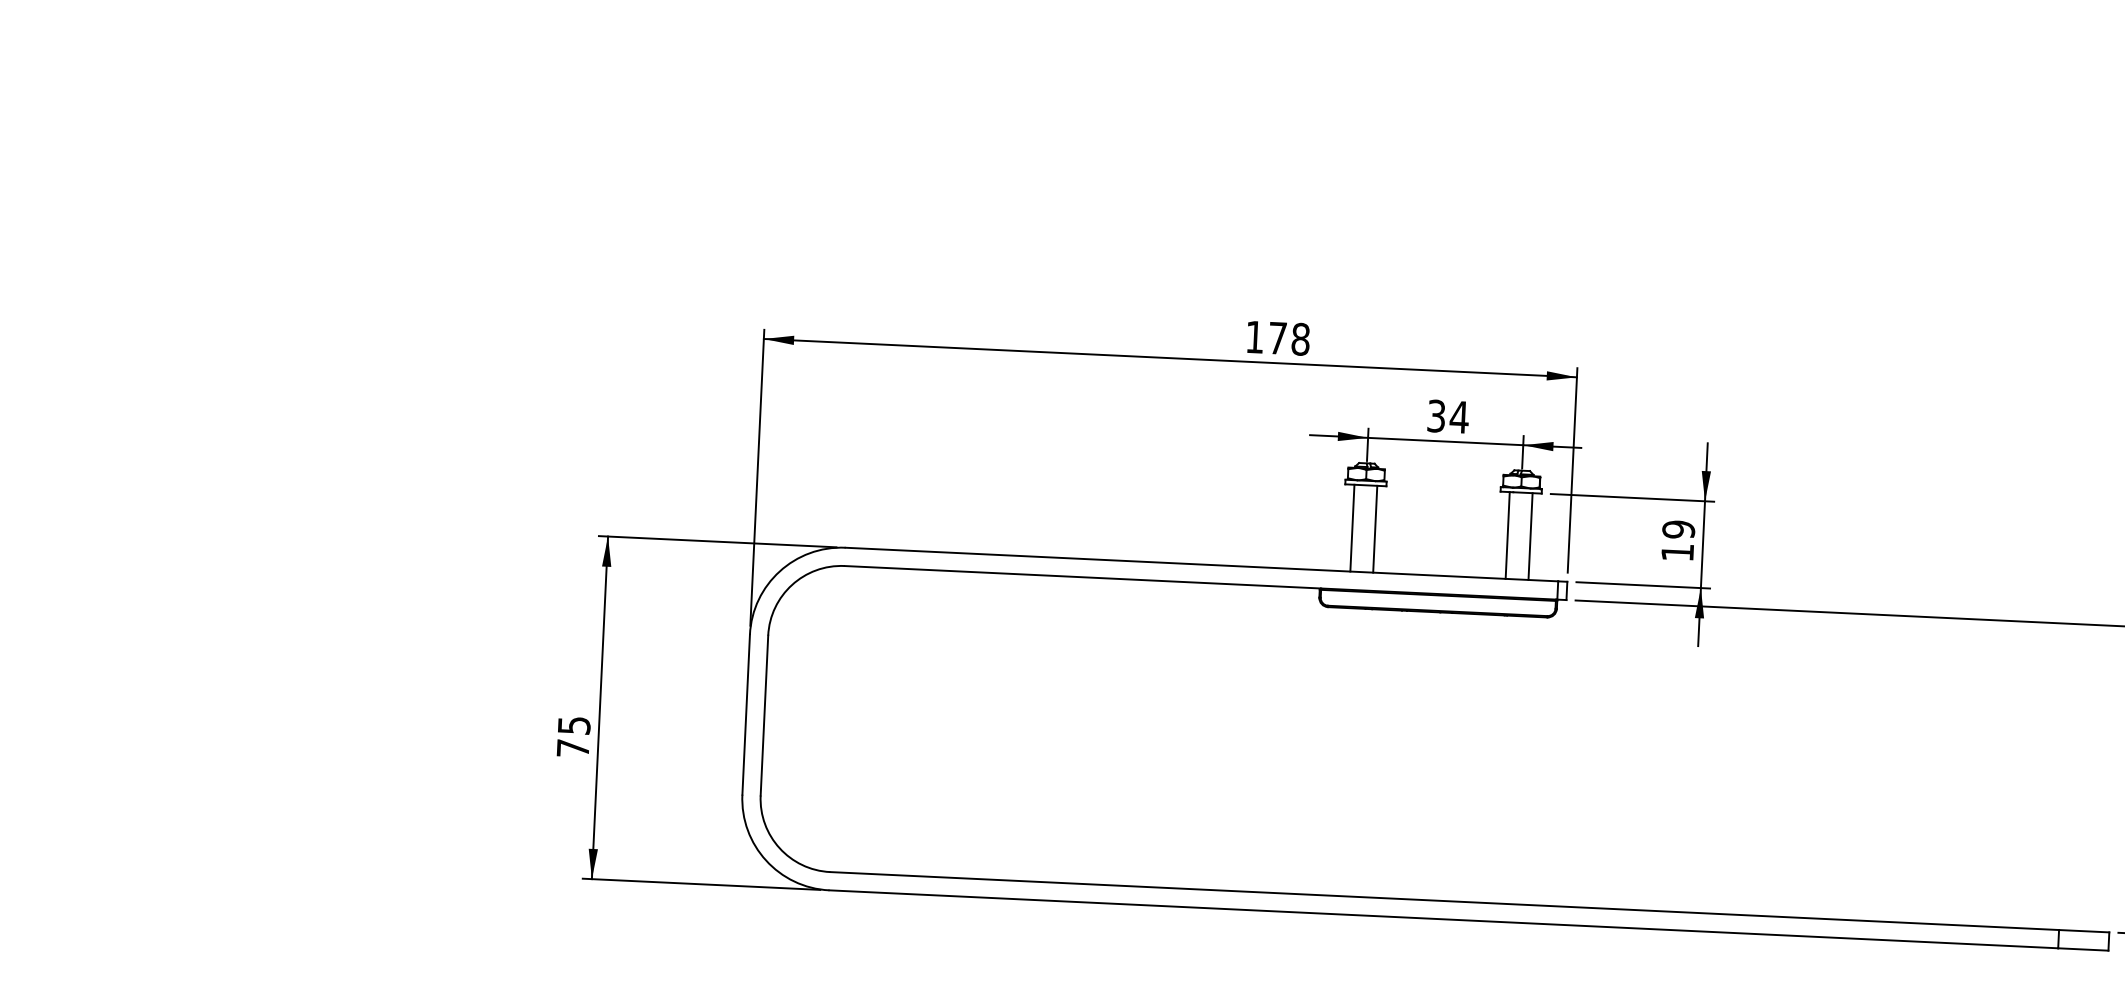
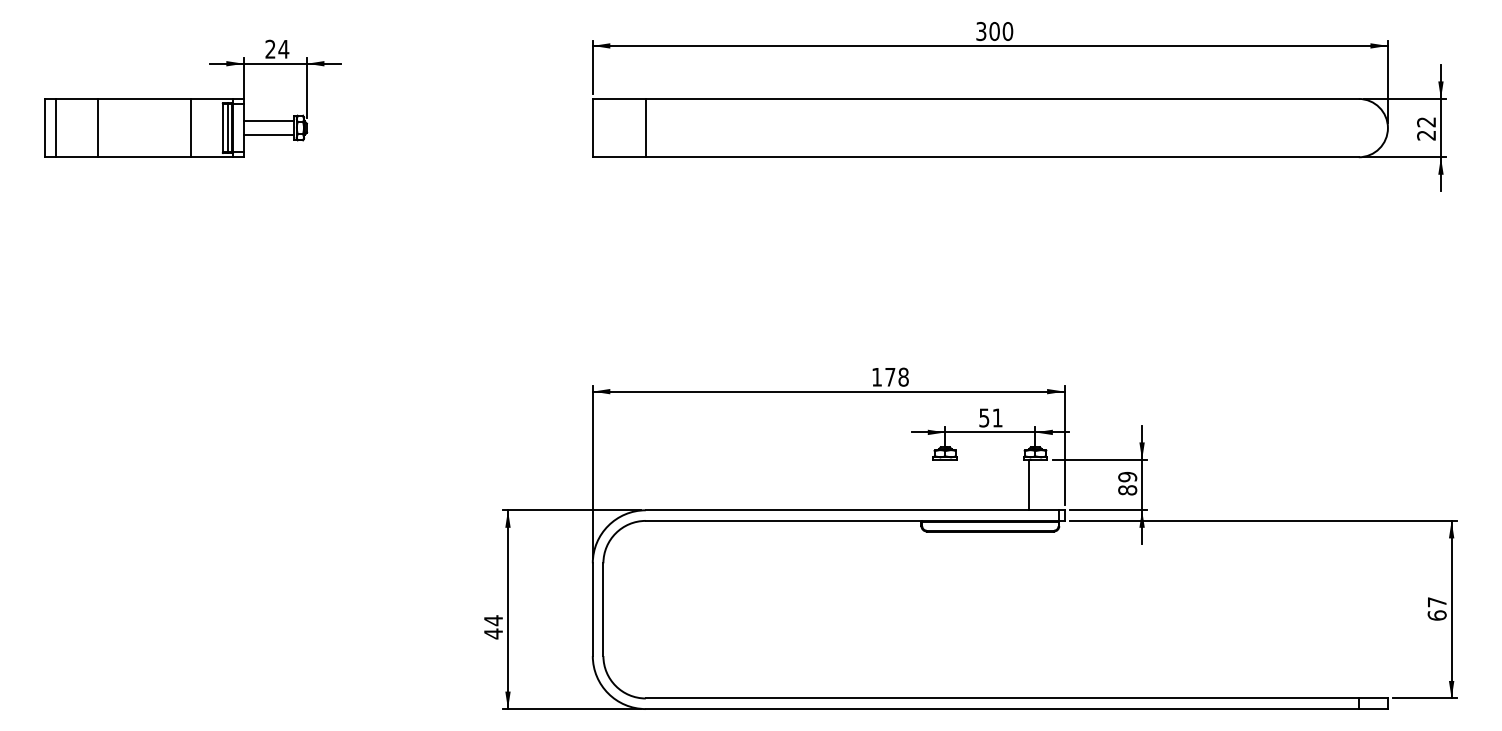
text: (1448, 415) -> (991, 417), 34 -> 51
line: (1352, 527) -> (938, 484), removed
line: (1374, 528) -> (951, 484), removed
line: (1531, 535) -> (1042, 484), removed
text: (1677, 552) -> (1127, 490), 19 -> 89
text: (573, 737) -> (493, 627), 75 -> 44

